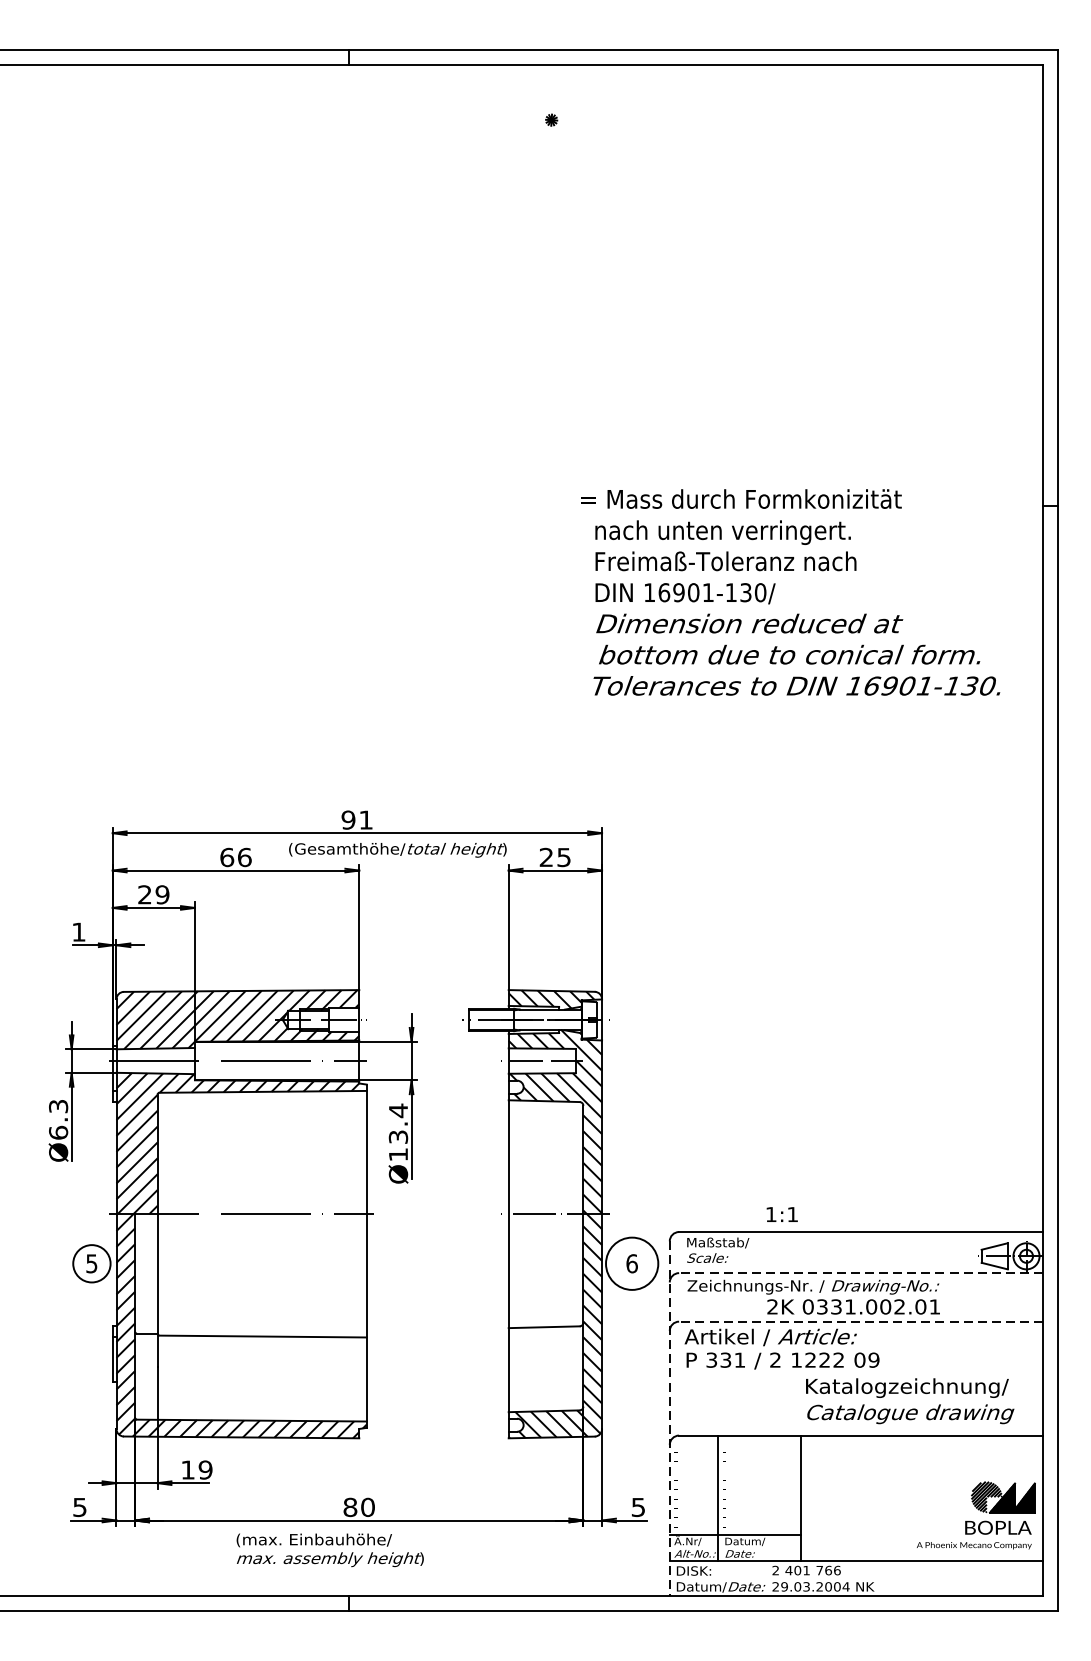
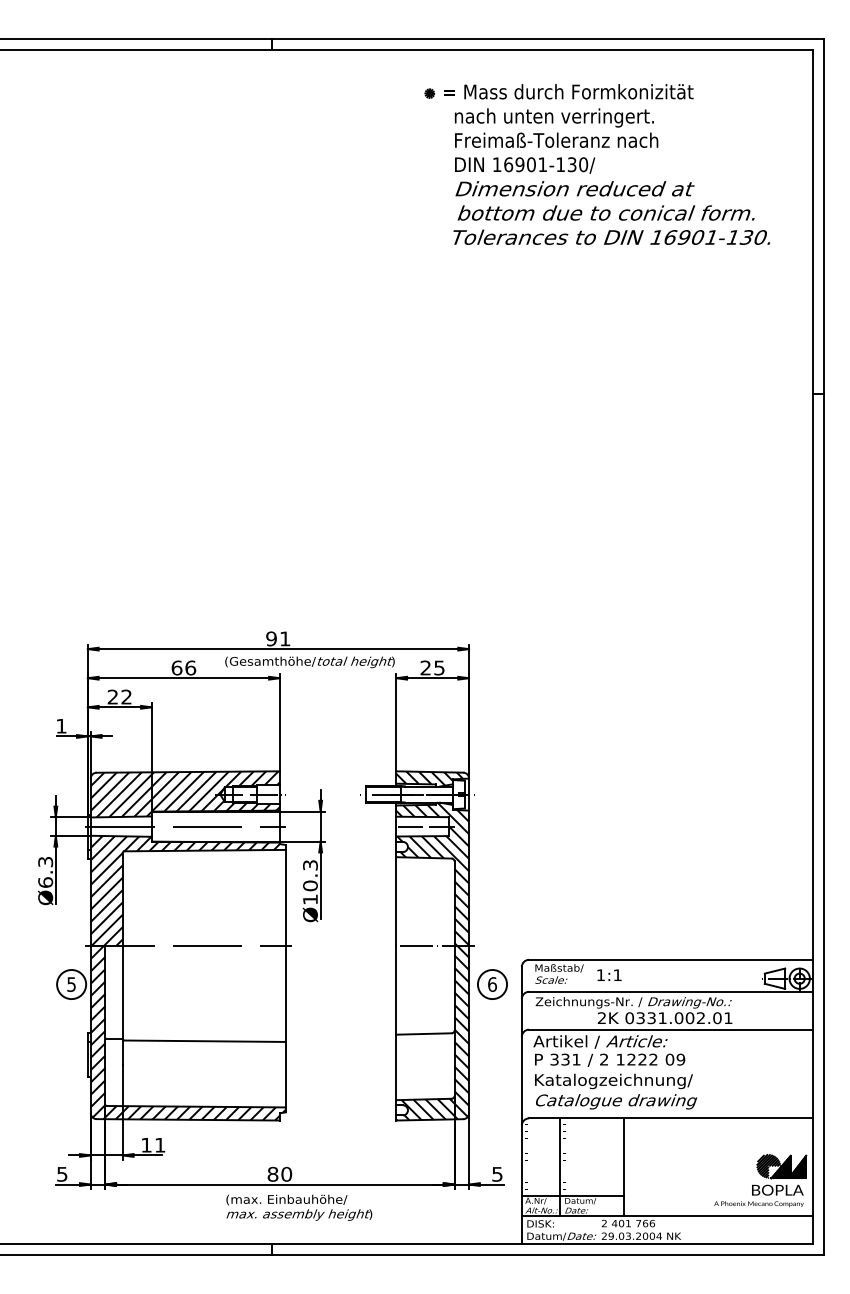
text: (791, 592) -> (607, 164), moved
text: (162, 894) -> (126, 696), 29 -> 22
text: (398, 1123) -> (310, 875), Ø13.4 -> Ø10.3
text: (782, 1213) -> (609, 974), moved
circle: (632, 1263) -> (492, 984), size x0.71
line: (860, 1272) -> (670, 991), dashed -> solid
line: (860, 1321) -> (670, 1029), dashed -> solid
text: (910, 1401) -> (616, 1091), moved
line: (669, 1419) -> (521, 1105), dashed -> solid
text: (204, 1469) -> (159, 1144), 19 -> 11
text: (330, 1549) -> (299, 1207), moved

